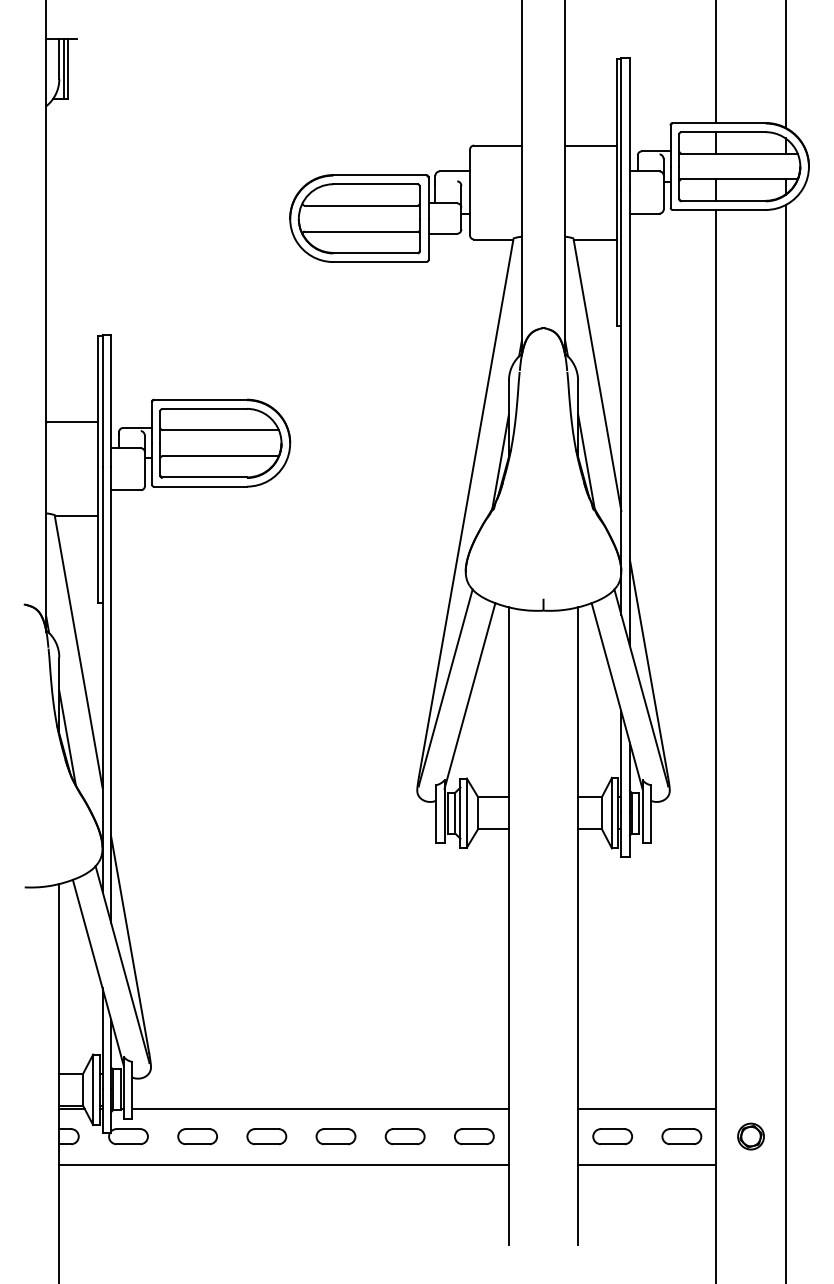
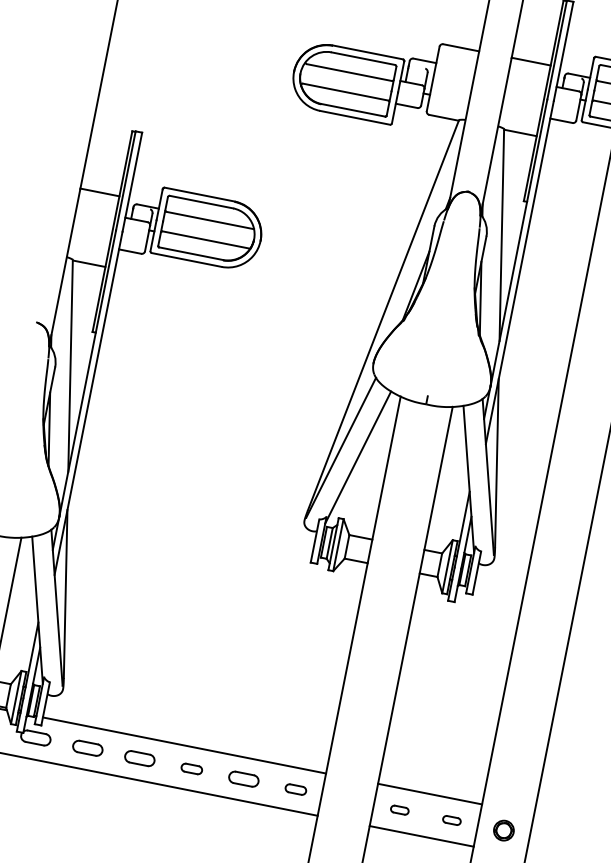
part: (335, 1136) -> (191, 768), size x0.7
part: (474, 1136) -> (296, 789), size x0.7
part: (612, 1136) -> (399, 809), size x0.6
part: (681, 1136) -> (451, 820), size x0.6

